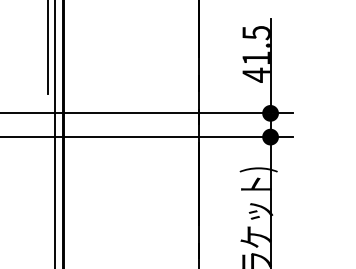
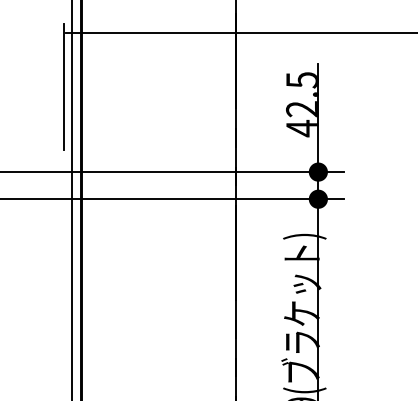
text: (255, 58) -> (301, 109), 41.5 -> 42.5

